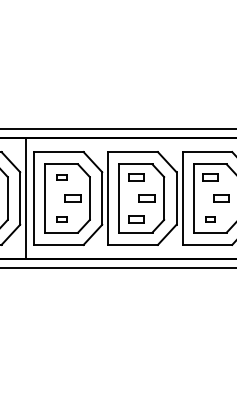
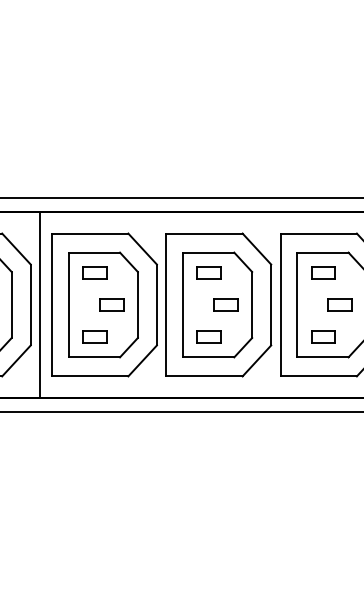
part: (61, 177) -> (94, 272), size x1.67
part: (61, 219) -> (94, 337), size x1.43
part: (210, 219) -> (323, 337), size x1.67

